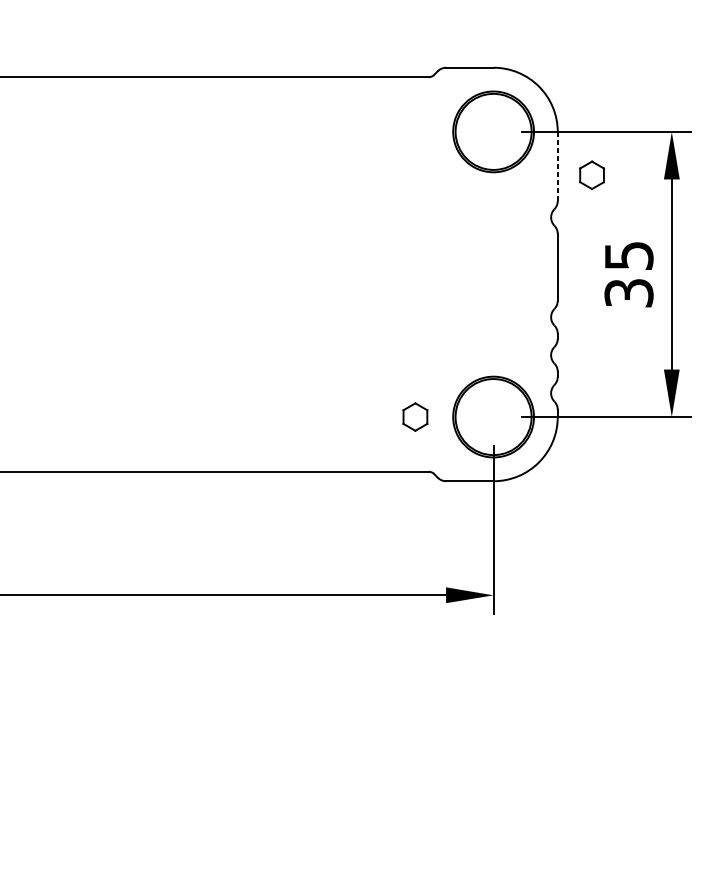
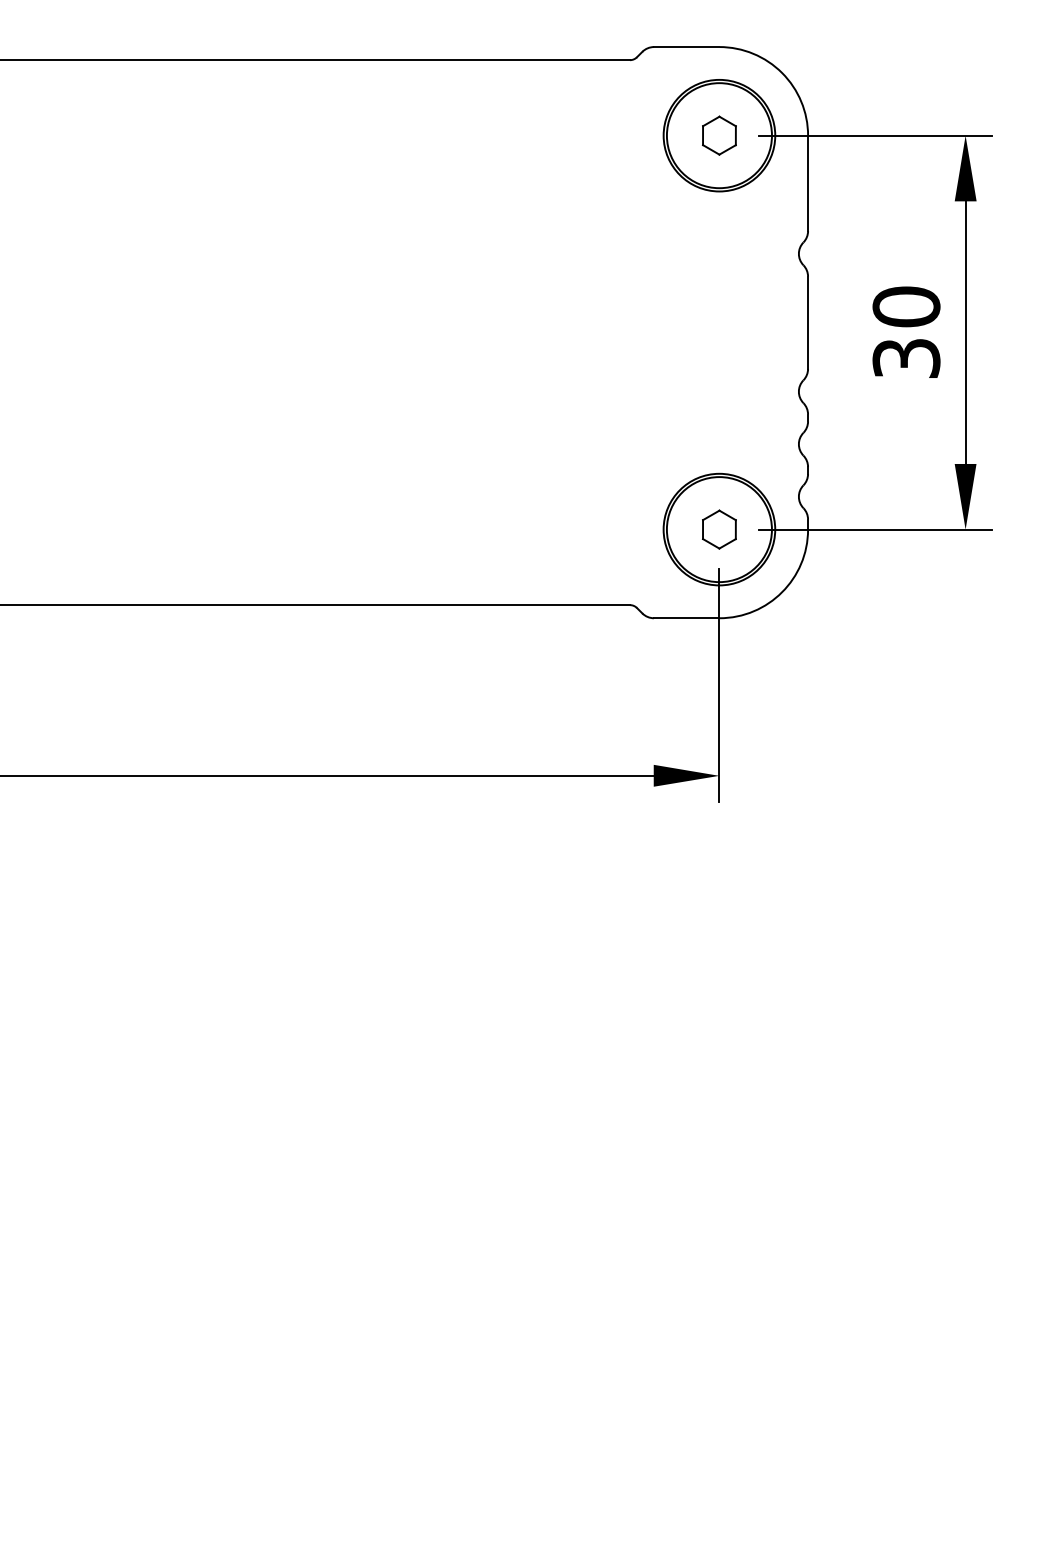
line: (558, 166) -> (808, 183), dashed -> solid
part: (592, 175) -> (719, 135), moved
text: (629, 255) -> (906, 306), 35 -> 30
part: (415, 416) -> (719, 529), moved

